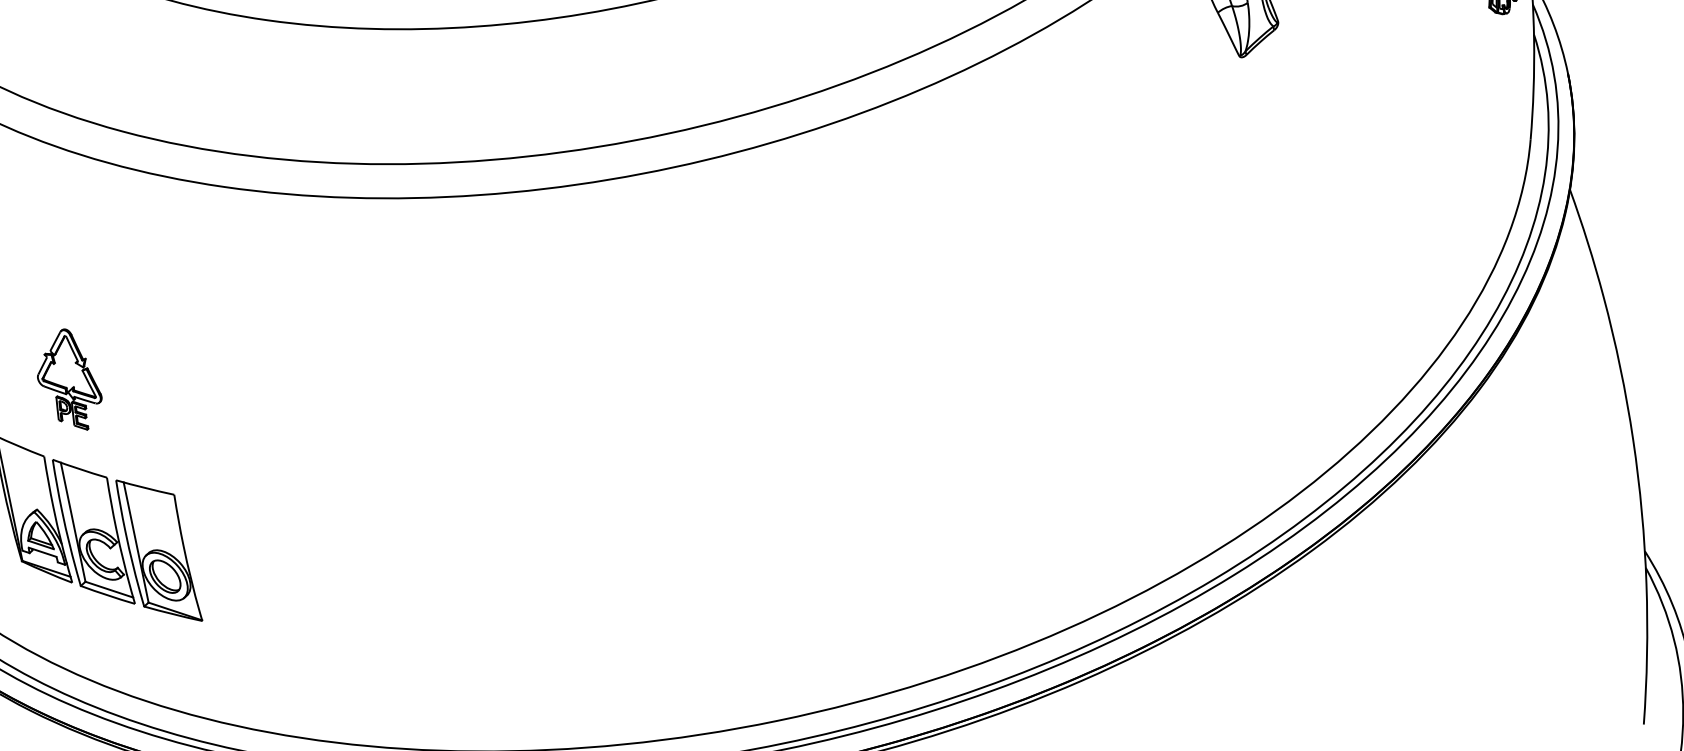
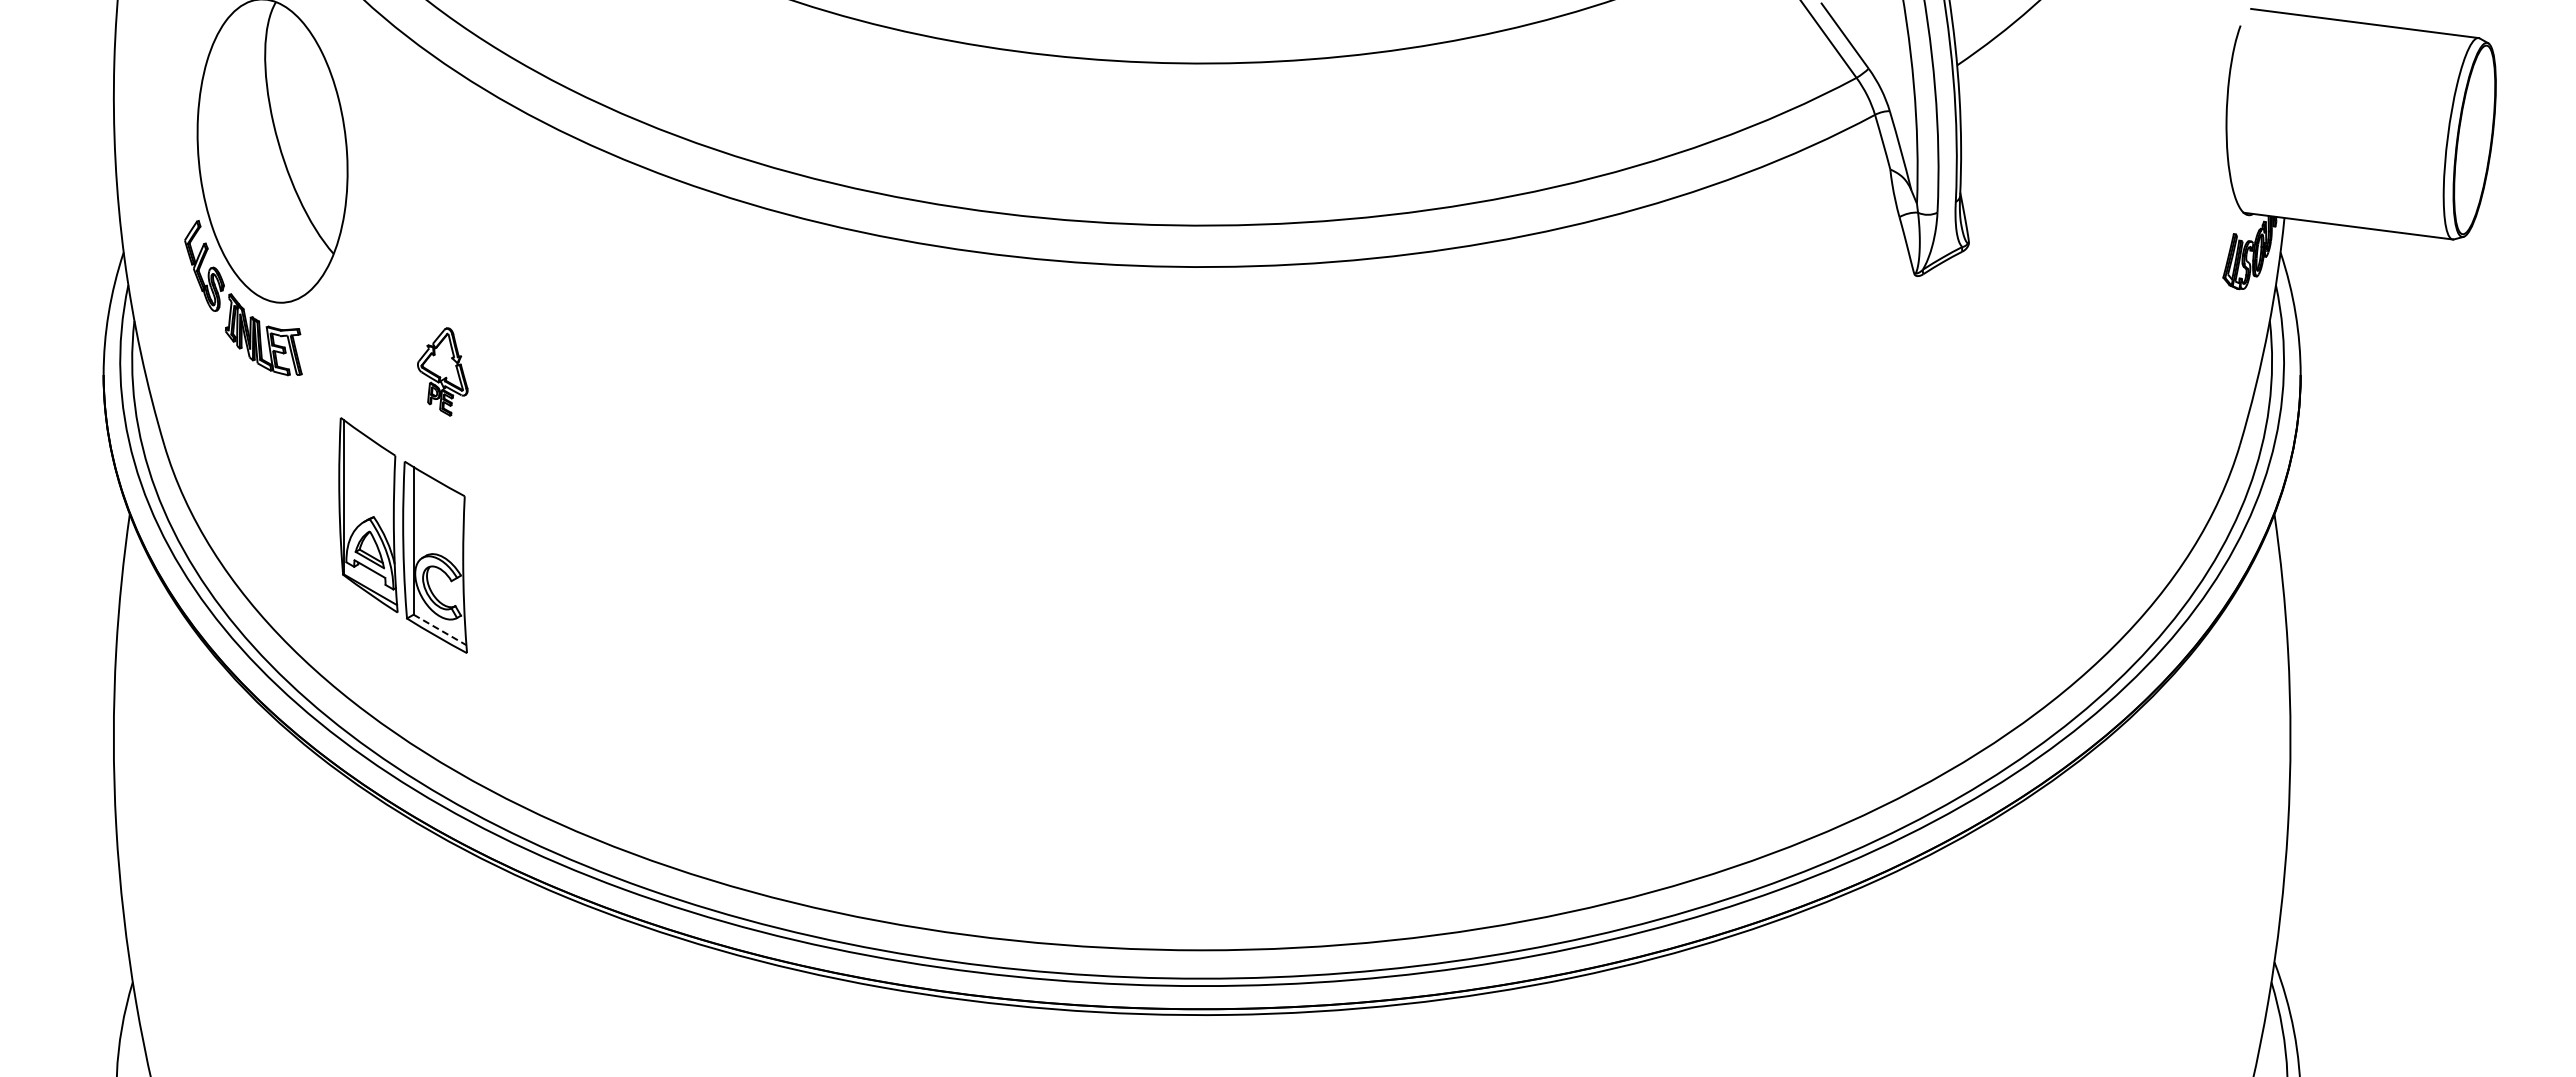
part: (68, 380) -> (442, 371), size x0.7
part: (158, 550) -> (507, 595), removed
line: (109, 590) -> (440, 630), solid -> dashed

